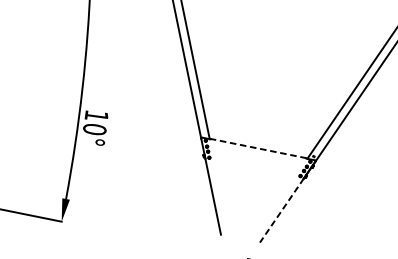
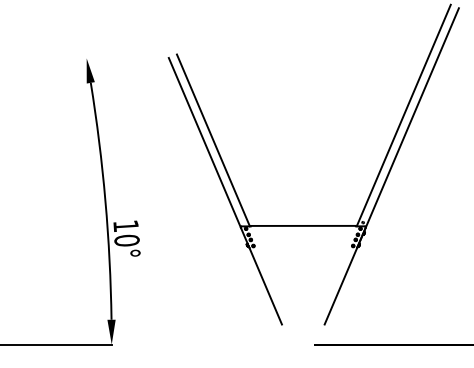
line: (258, 148) -> (303, 225), dashed -> solid
line: (281, 210) -> (340, 286), dashed -> solid

